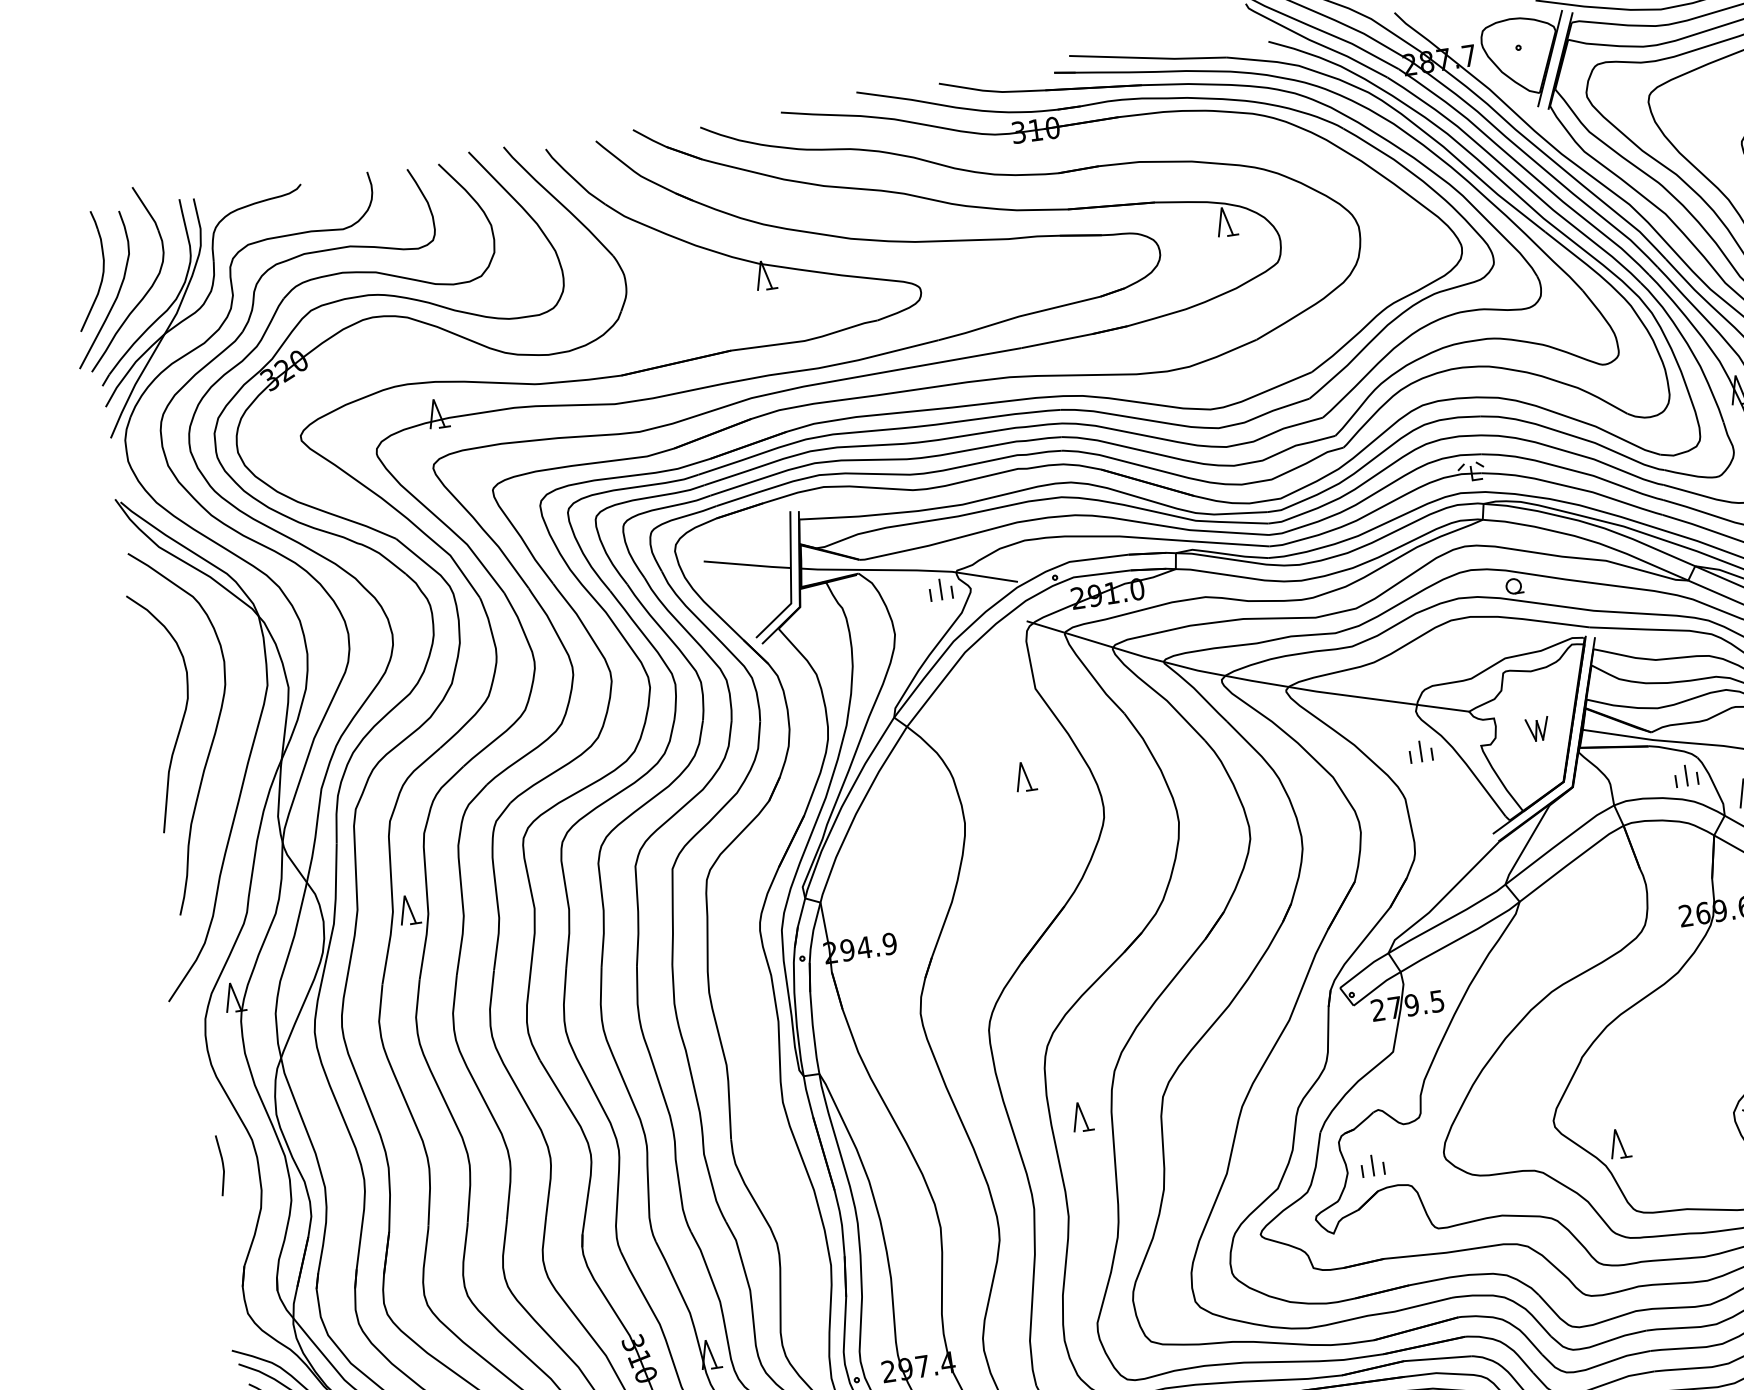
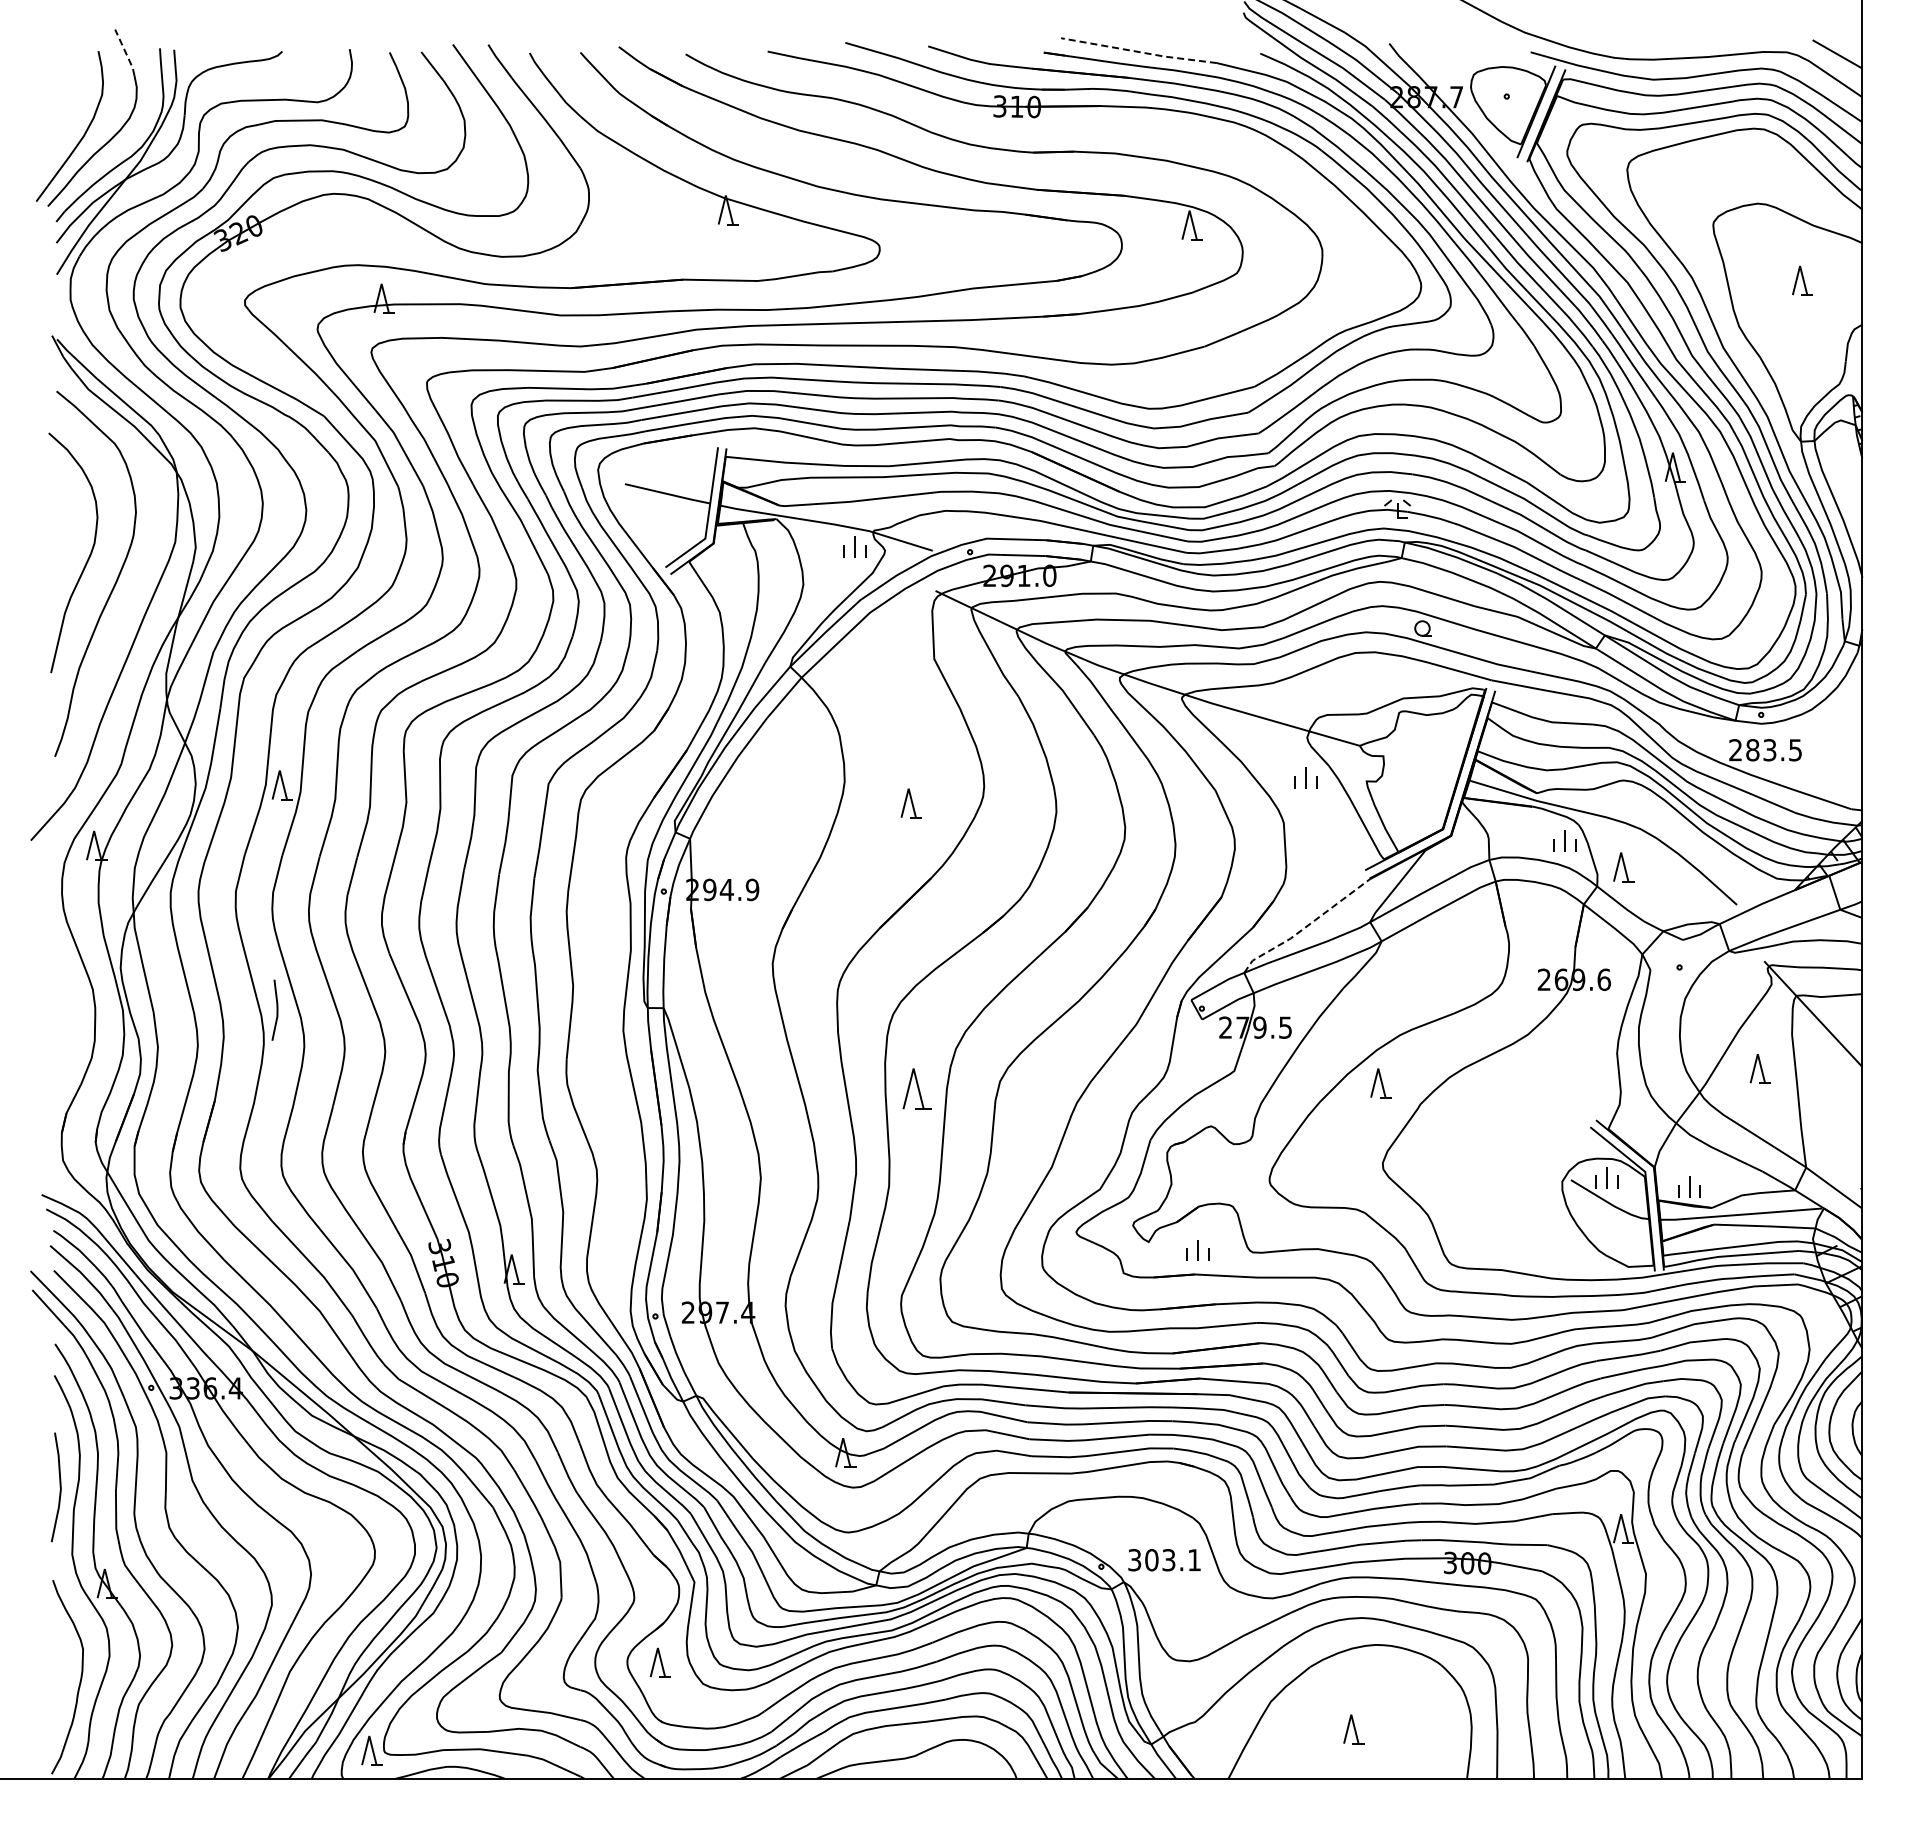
line: (1148, 58) -> (1139, 52), solid -> dashed
line: (145, 208) -> (125, 52), solid -> dashed
part: (102, 273) -> (72, 110), removed
part: (1538, 729) -> (1425, 773), removed
part: (1024, 776) -> (910, 803), moved
line: (1443, 898) -> (1306, 926), solid -> dashed
part: (1081, 1117) -> (916, 1089), size x1.4
part: (1619, 1143) -> (1380, 1083), moved
line: (222, 1164) -> (276, 1009), moved
part: (1371, 1165) -> (1197, 1250), moved

